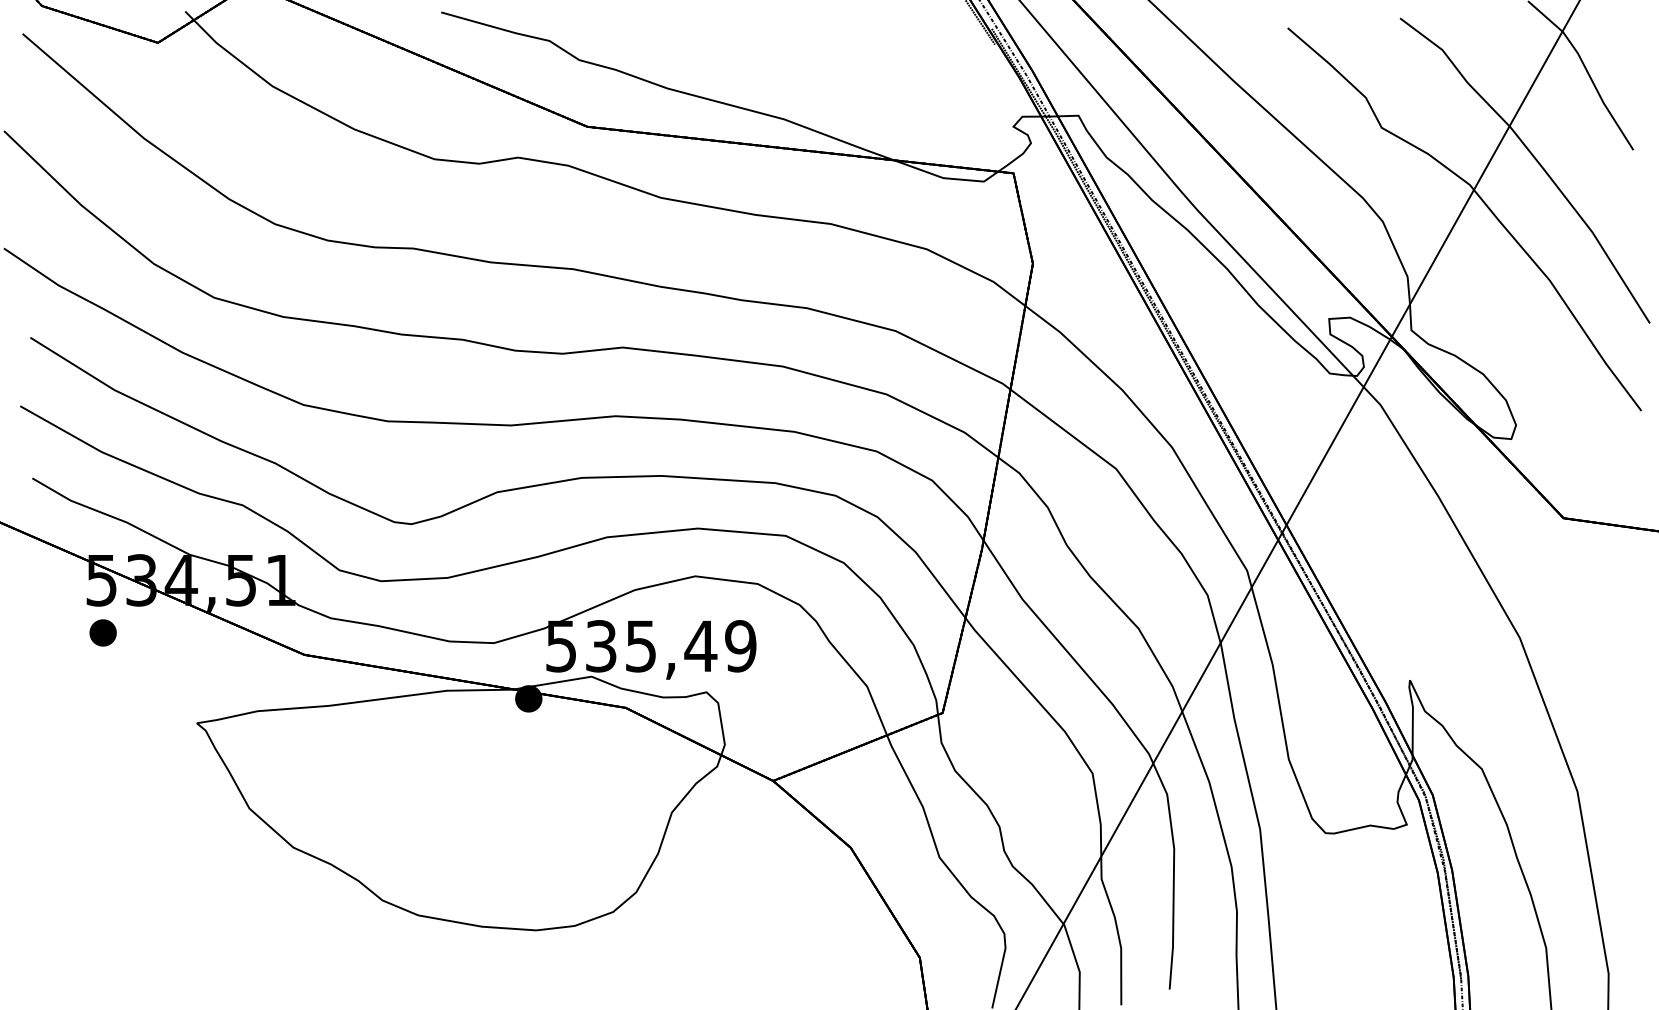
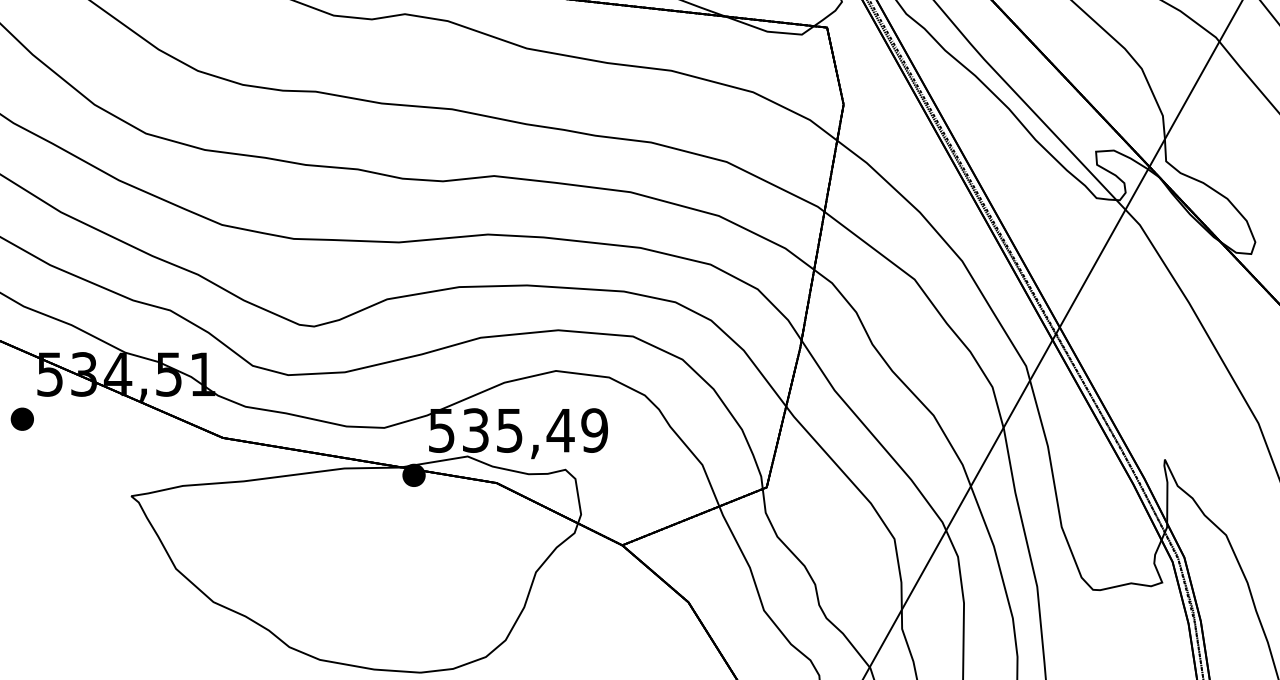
part: (102, 632) -> (21, 418), moved

